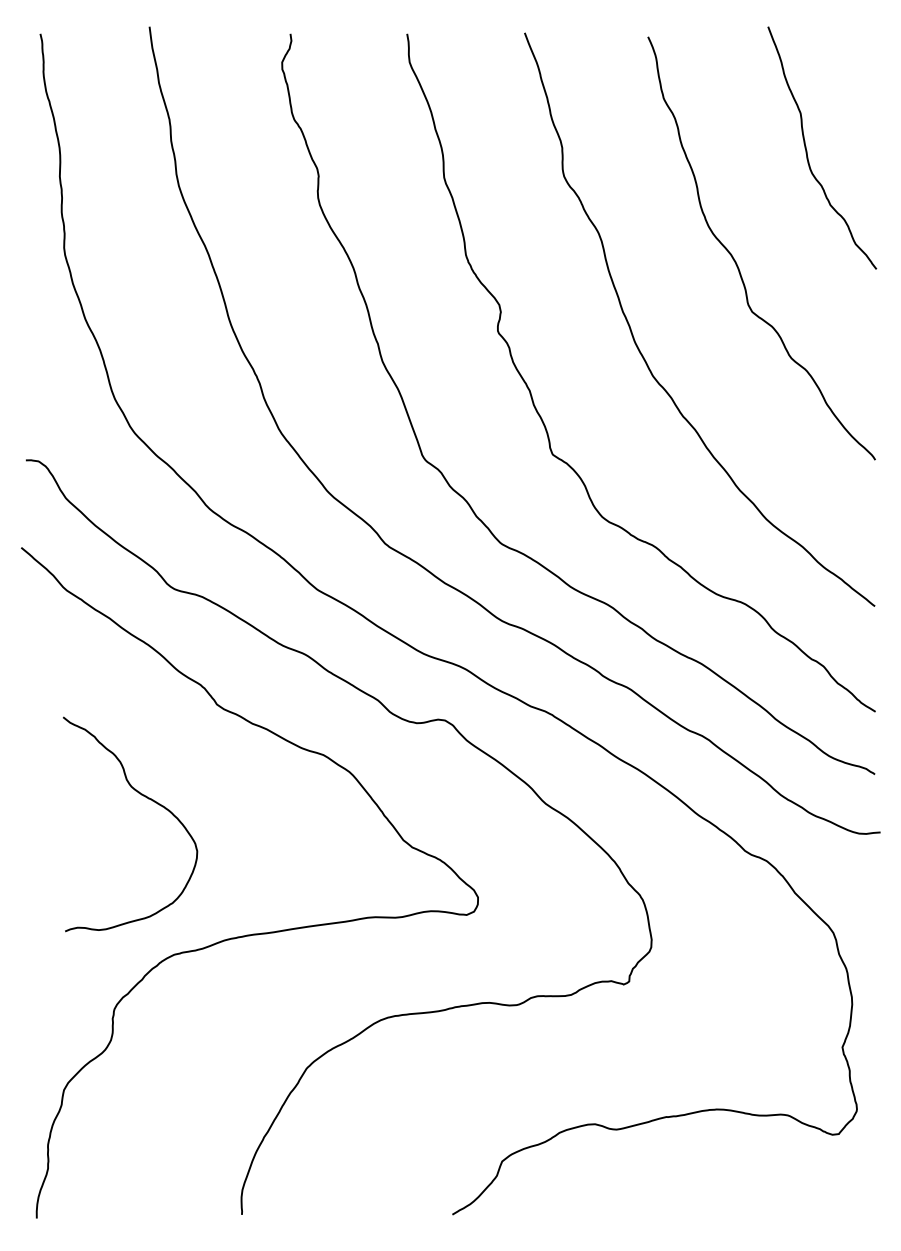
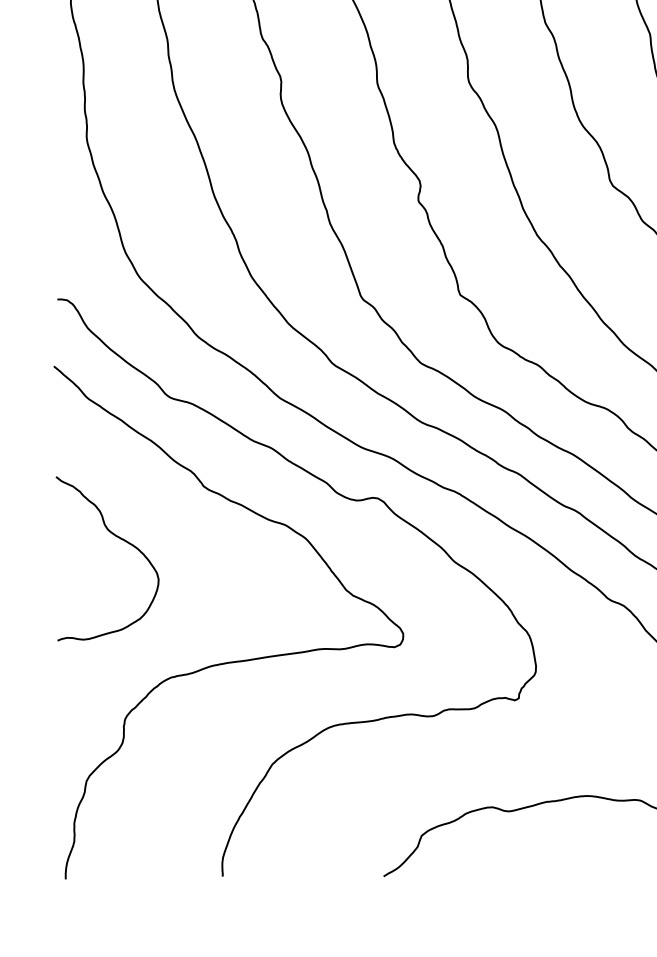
curve: (146, 798) -> (119, 539), moved

